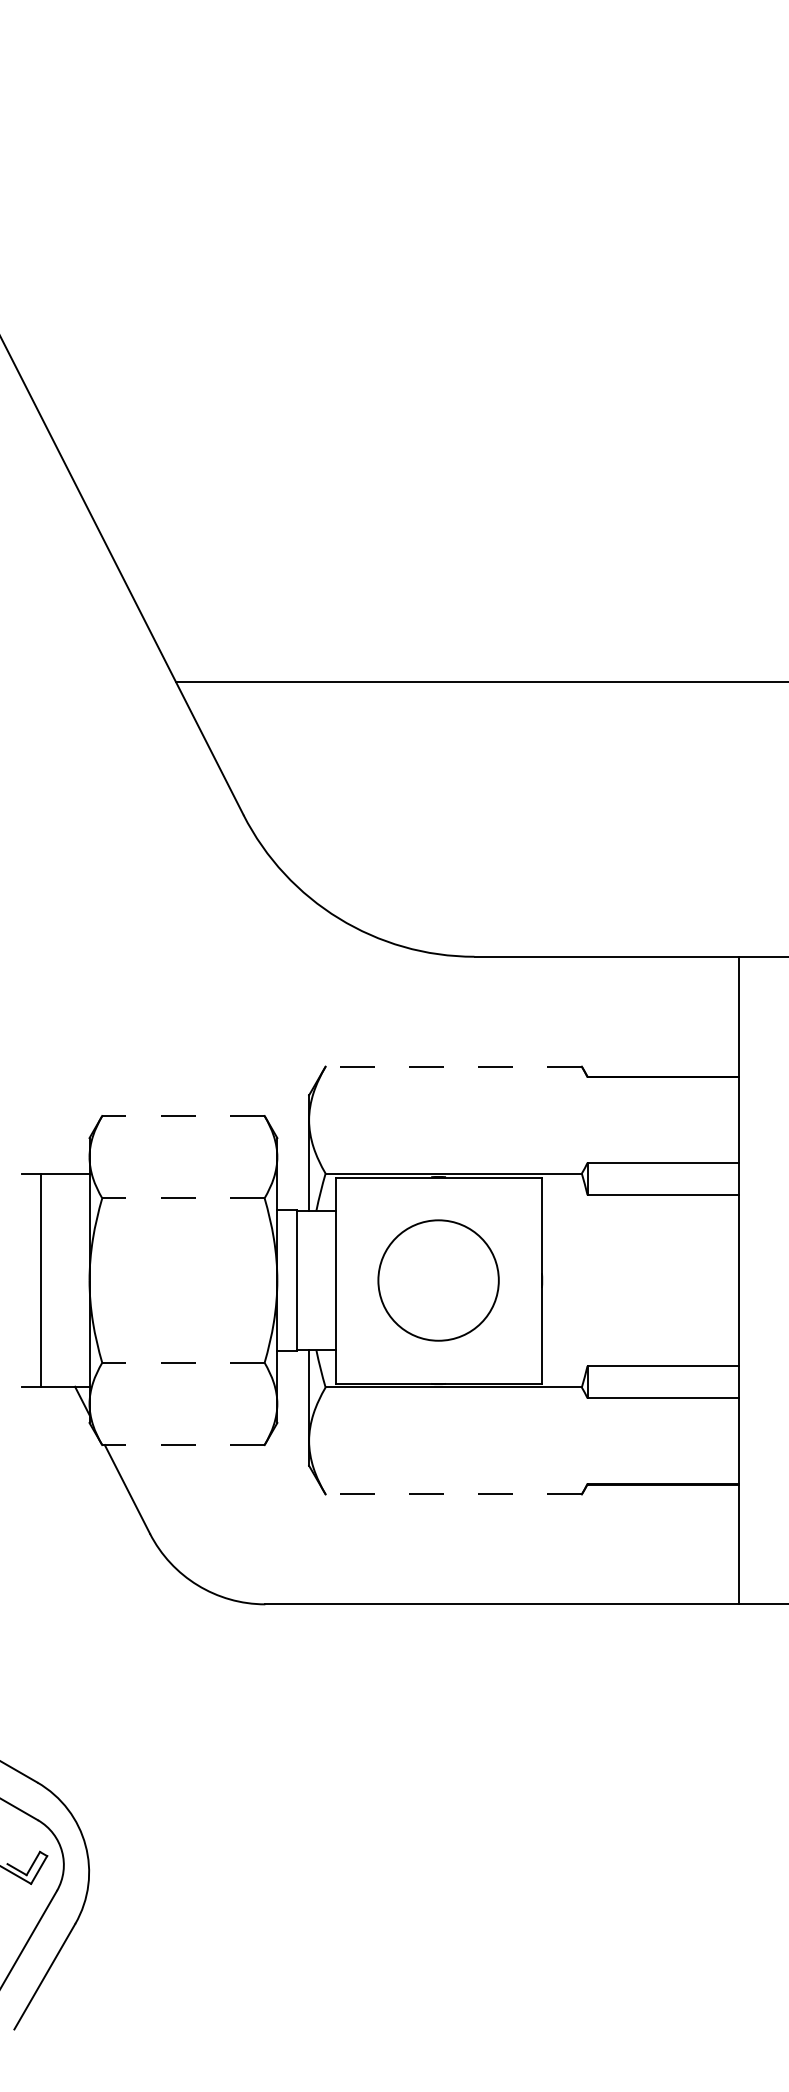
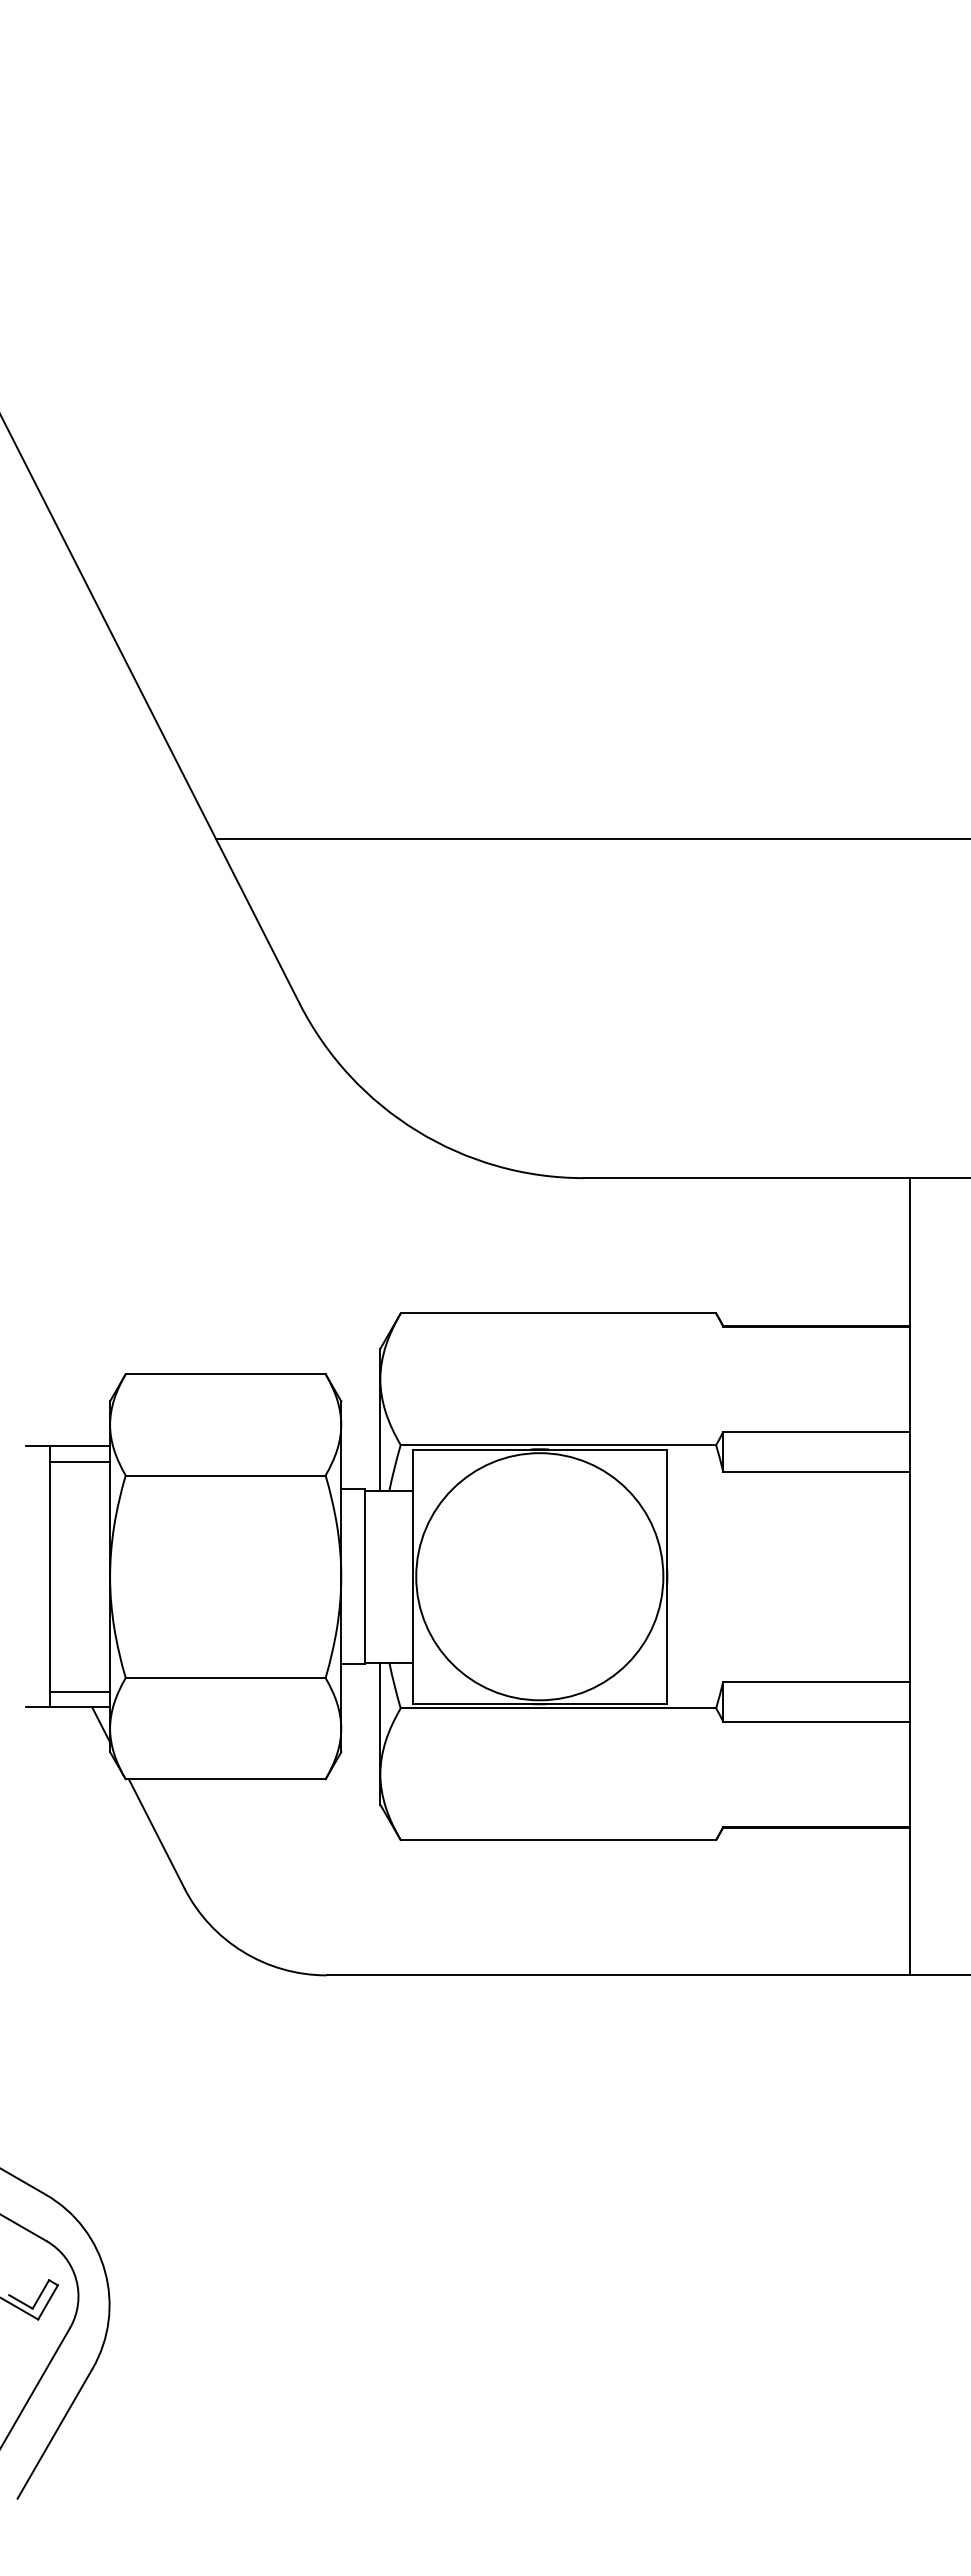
line: (453, 1066) -> (558, 1313), dashed -> solid
line: (183, 1116) -> (225, 1374), dashed -> solid
line: (65, 1186) -> (80, 1461), added
line: (183, 1198) -> (225, 1475), dashed -> solid
circle: (438, 1280) -> (539, 1576), size x1.67
line: (183, 1363) -> (225, 1678), dashed -> solid
line: (65, 1373) -> (80, 1691), added
line: (183, 1445) -> (225, 1779), dashed -> solid
line: (453, 1494) -> (558, 1840), dashed -> solid

